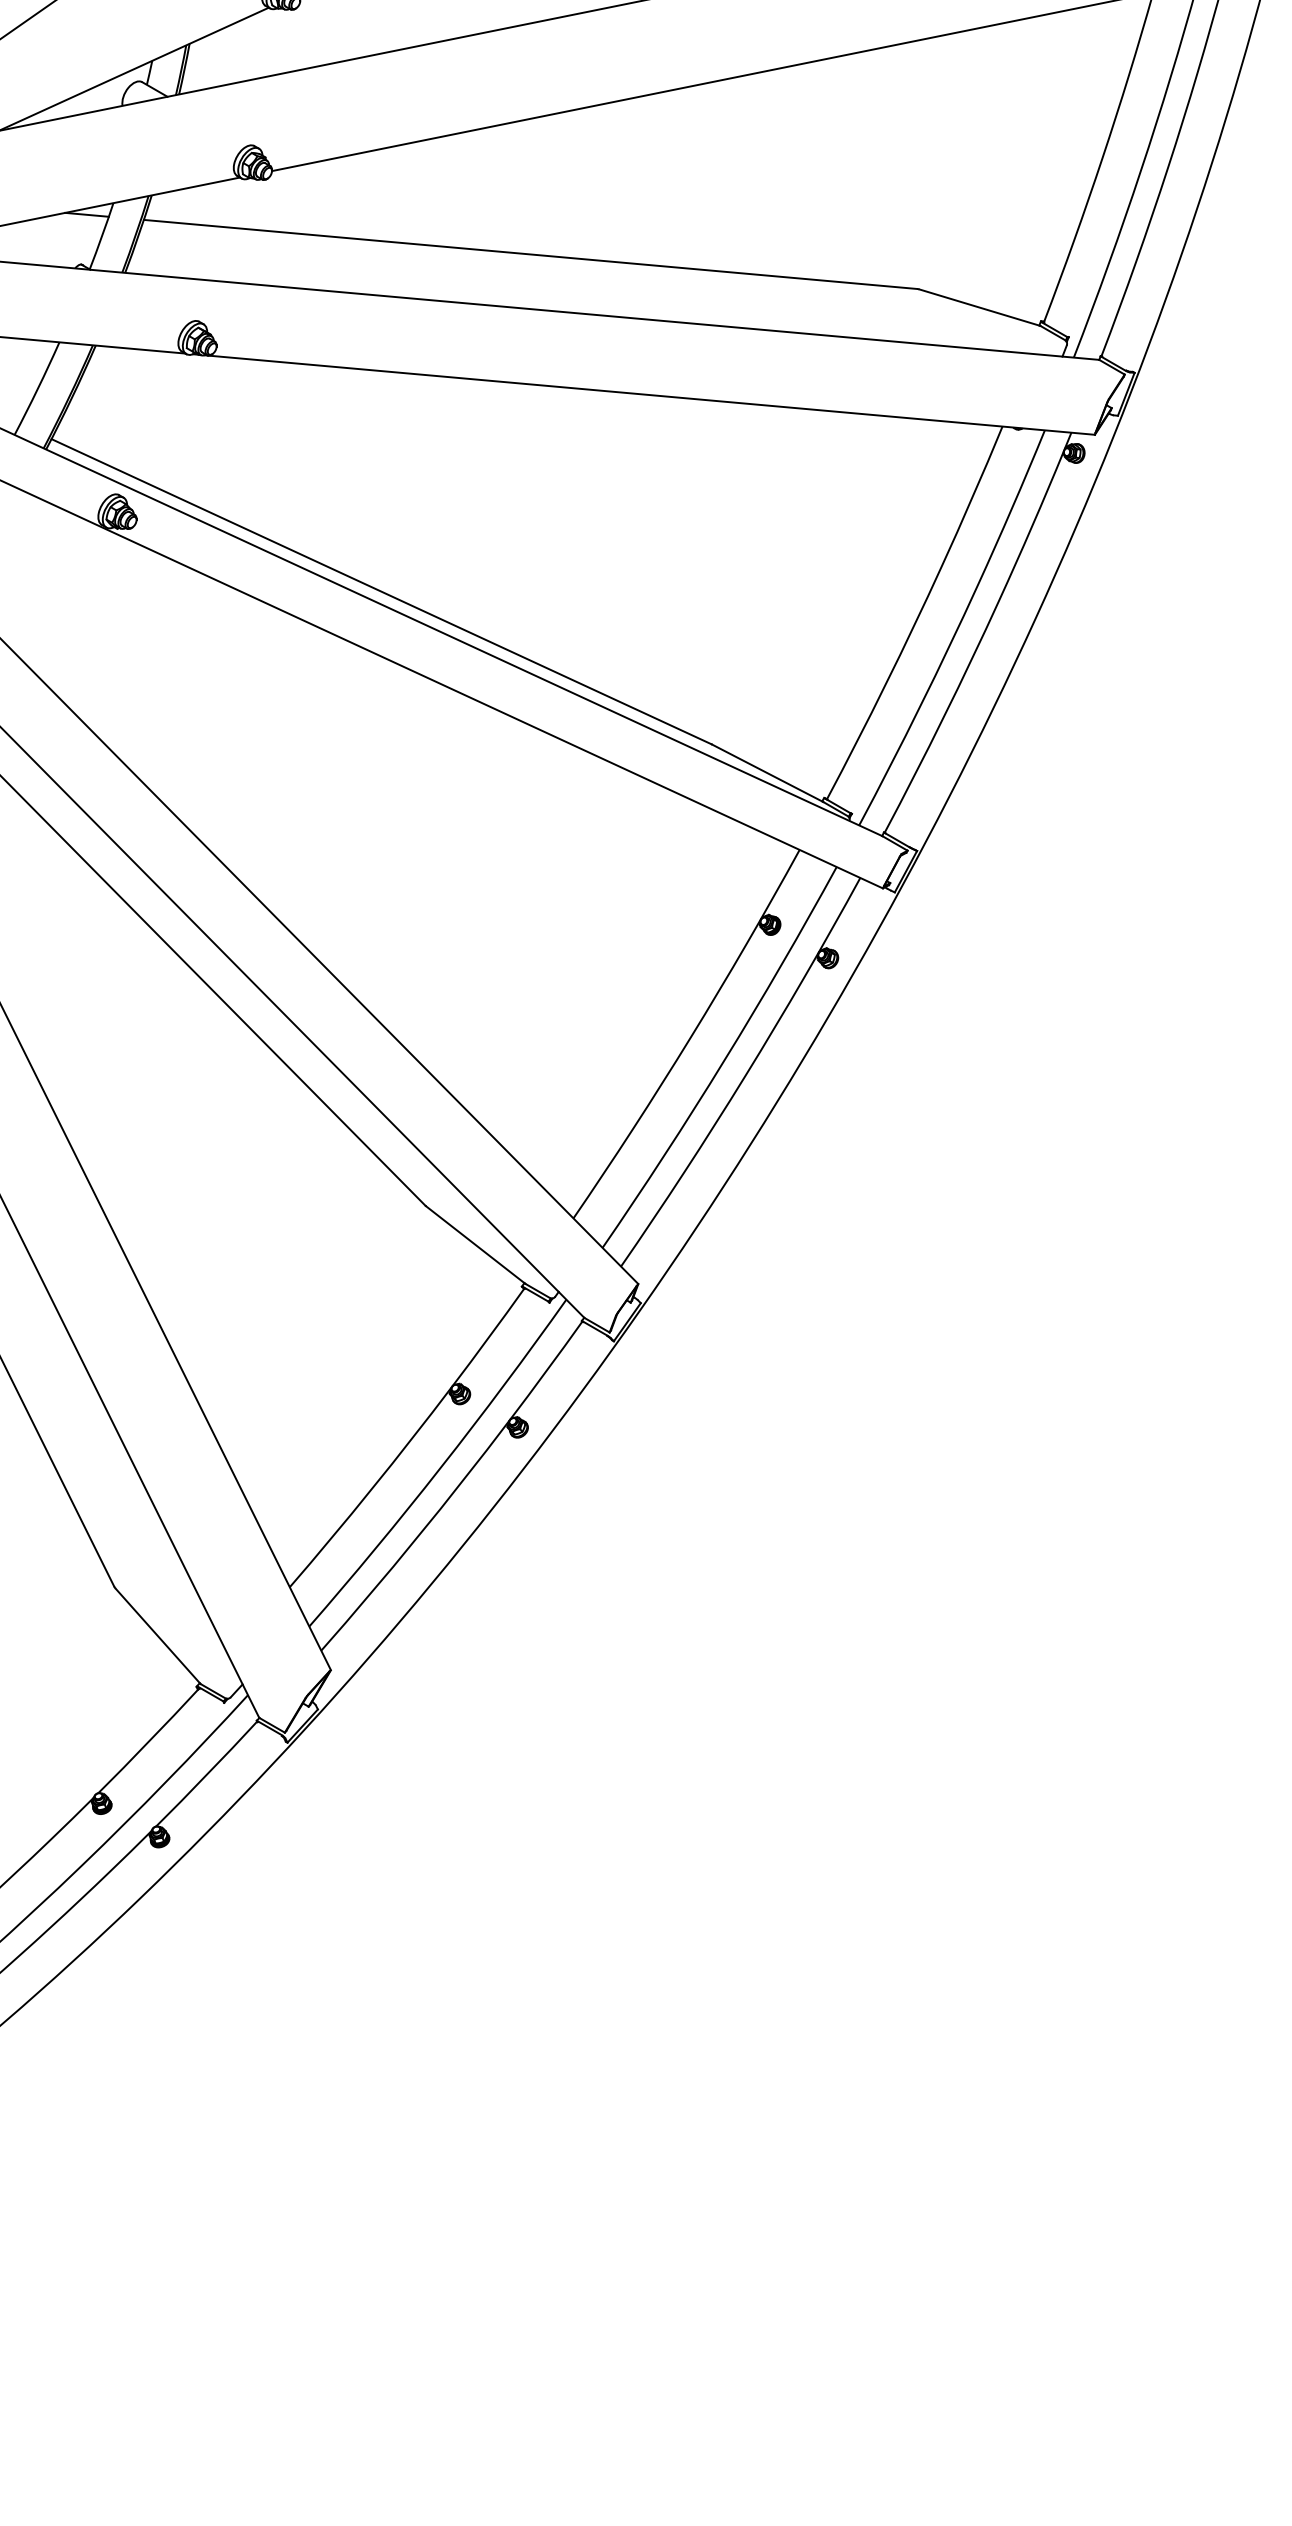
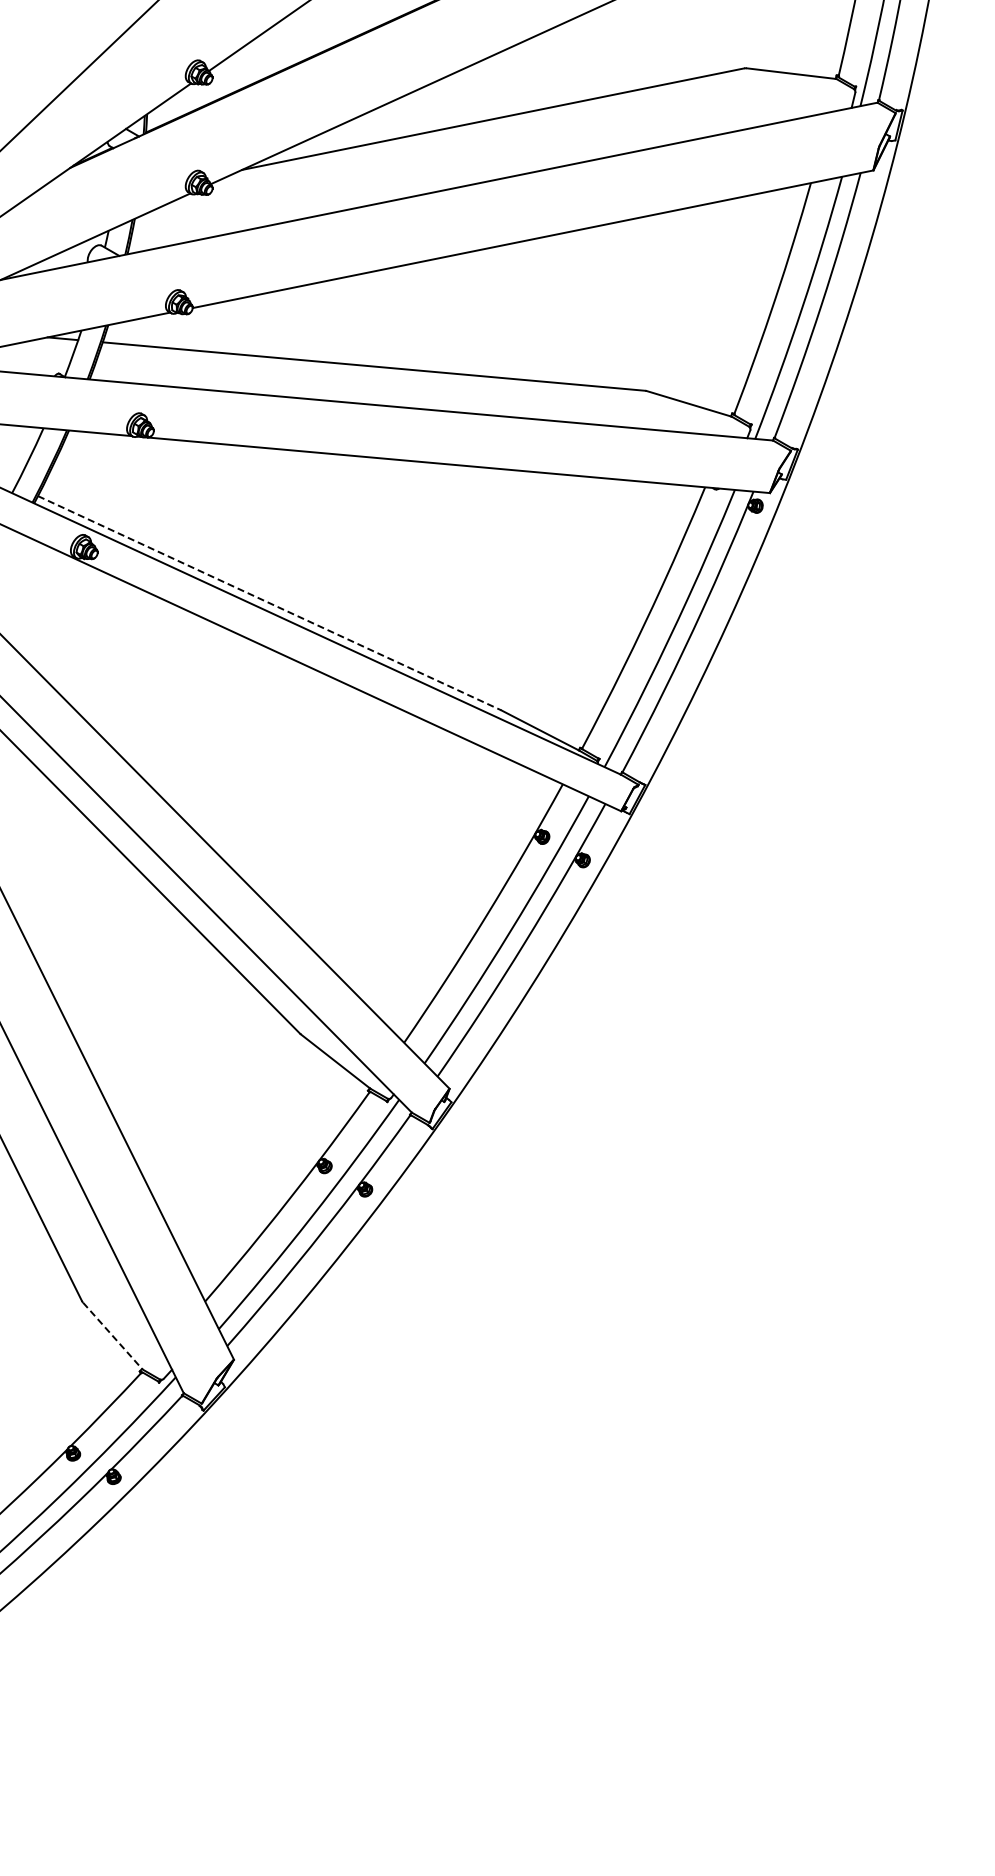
line: (381, 592) -> (269, 603), solid -> dashed
line: (157, 1636) -> (112, 1336), solid -> dashed

